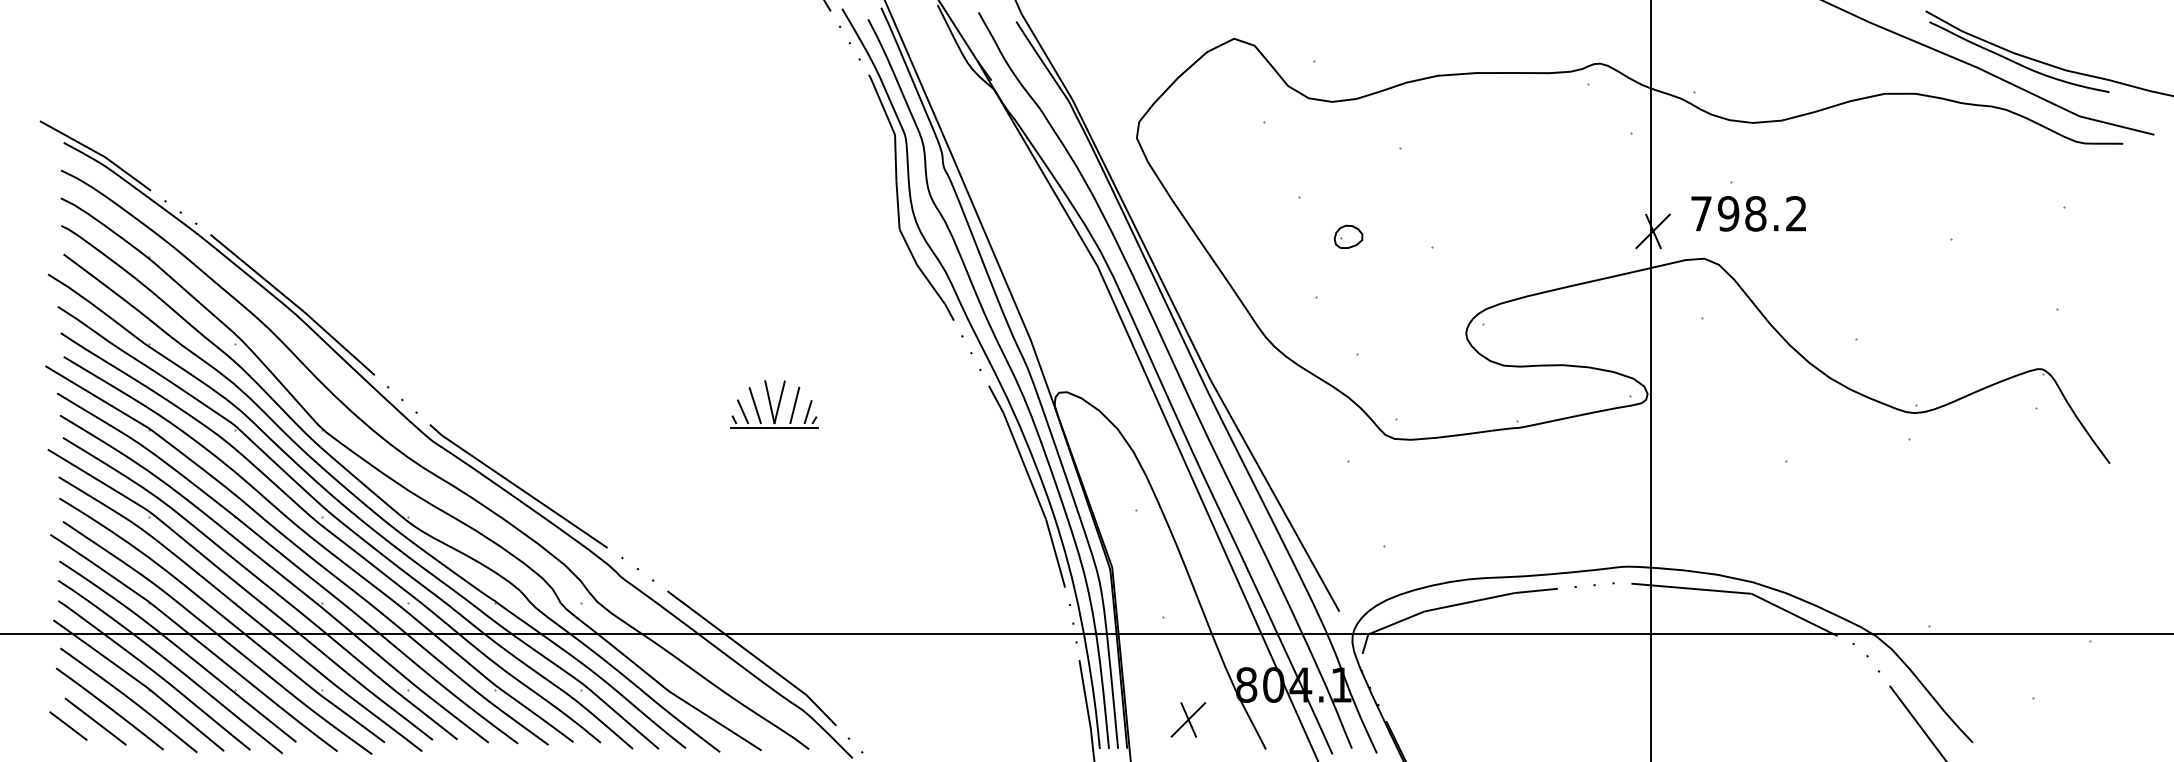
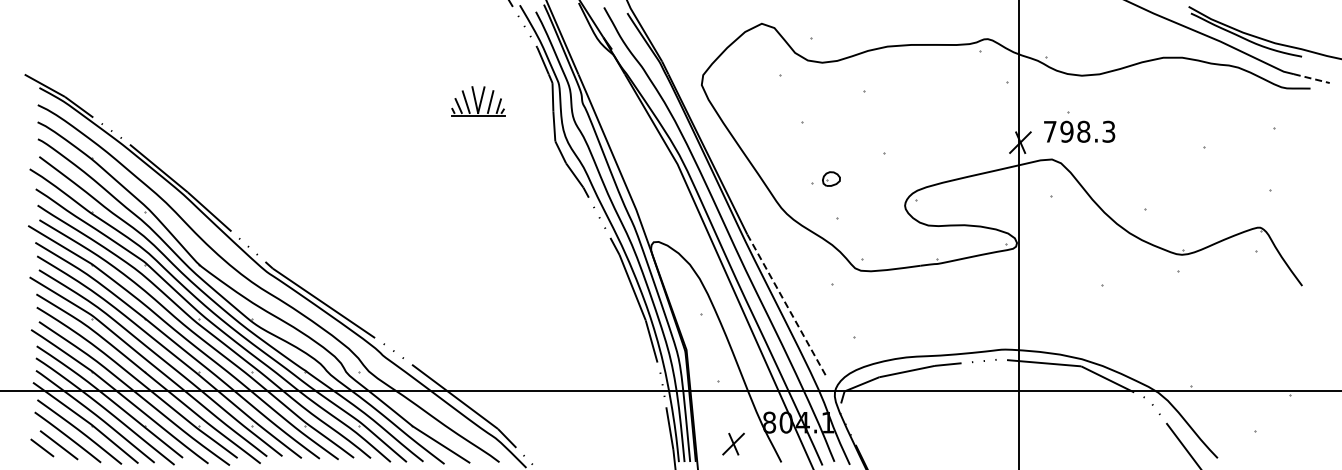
line: (2126, 127) -> (1312, 78), solid -> dashed
text: (1795, 213) -> (1108, 131), 798.2 -> 798.3
part: (1348, 235) -> (831, 178), moved
part: (775, 404) -> (478, 101), moved
line: (1275, 495) -> (787, 305), solid -> dashed

